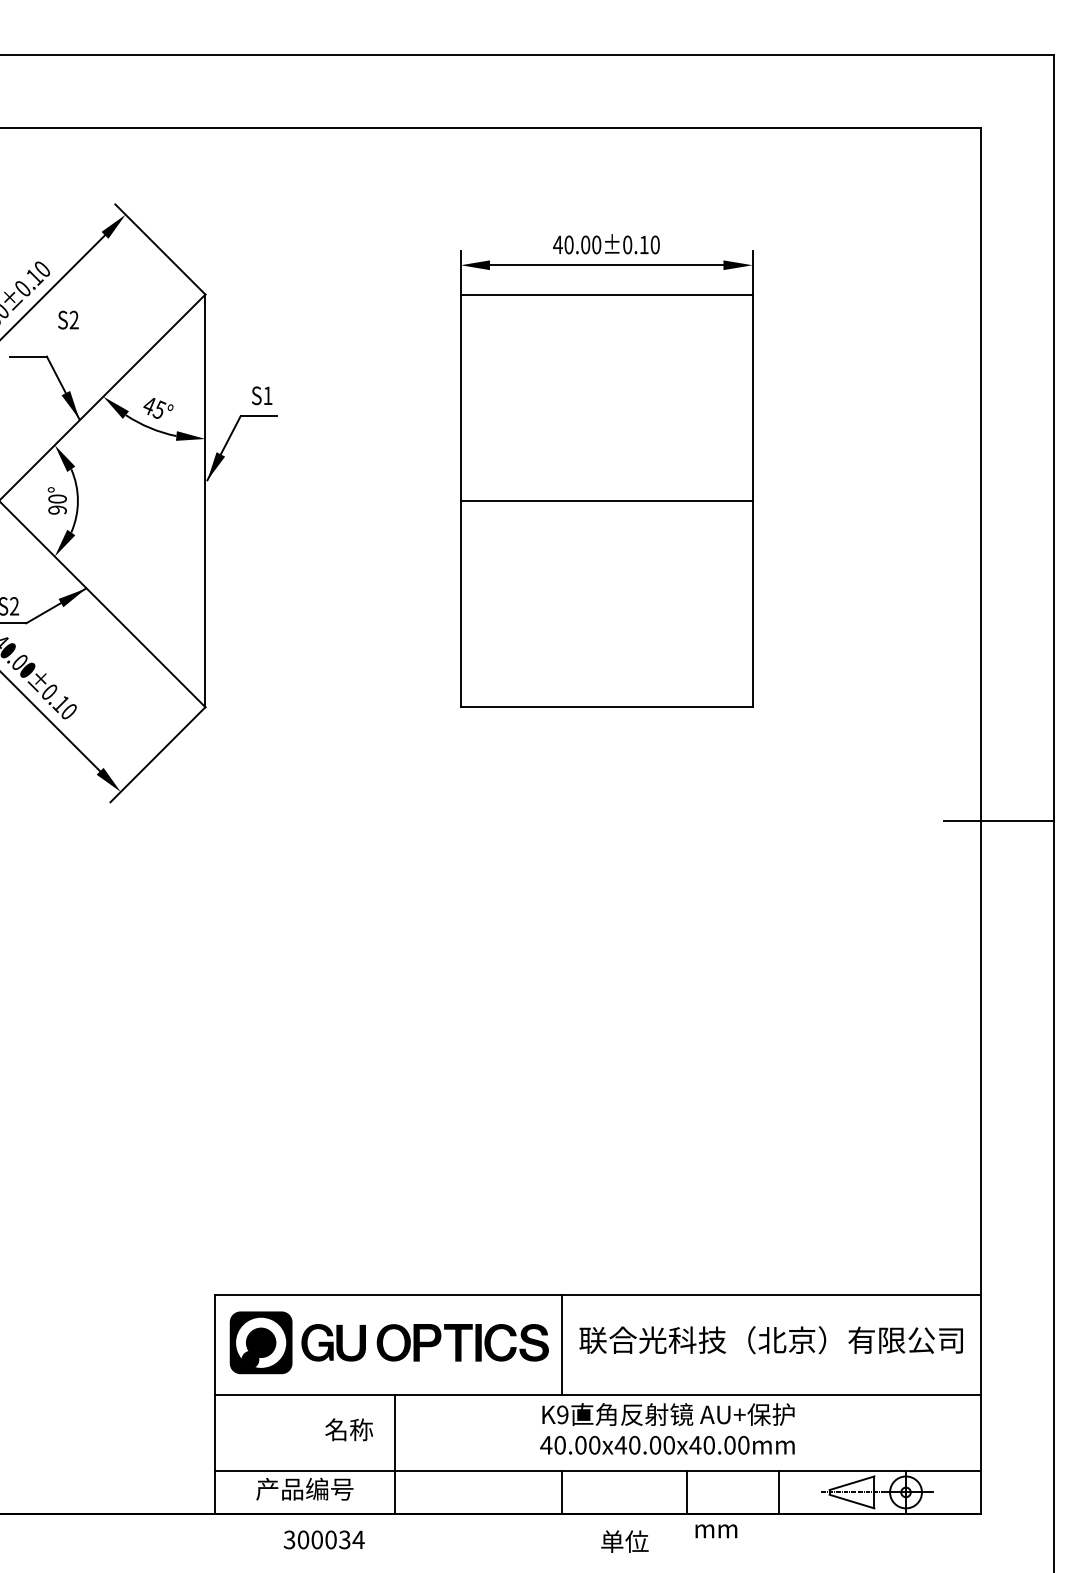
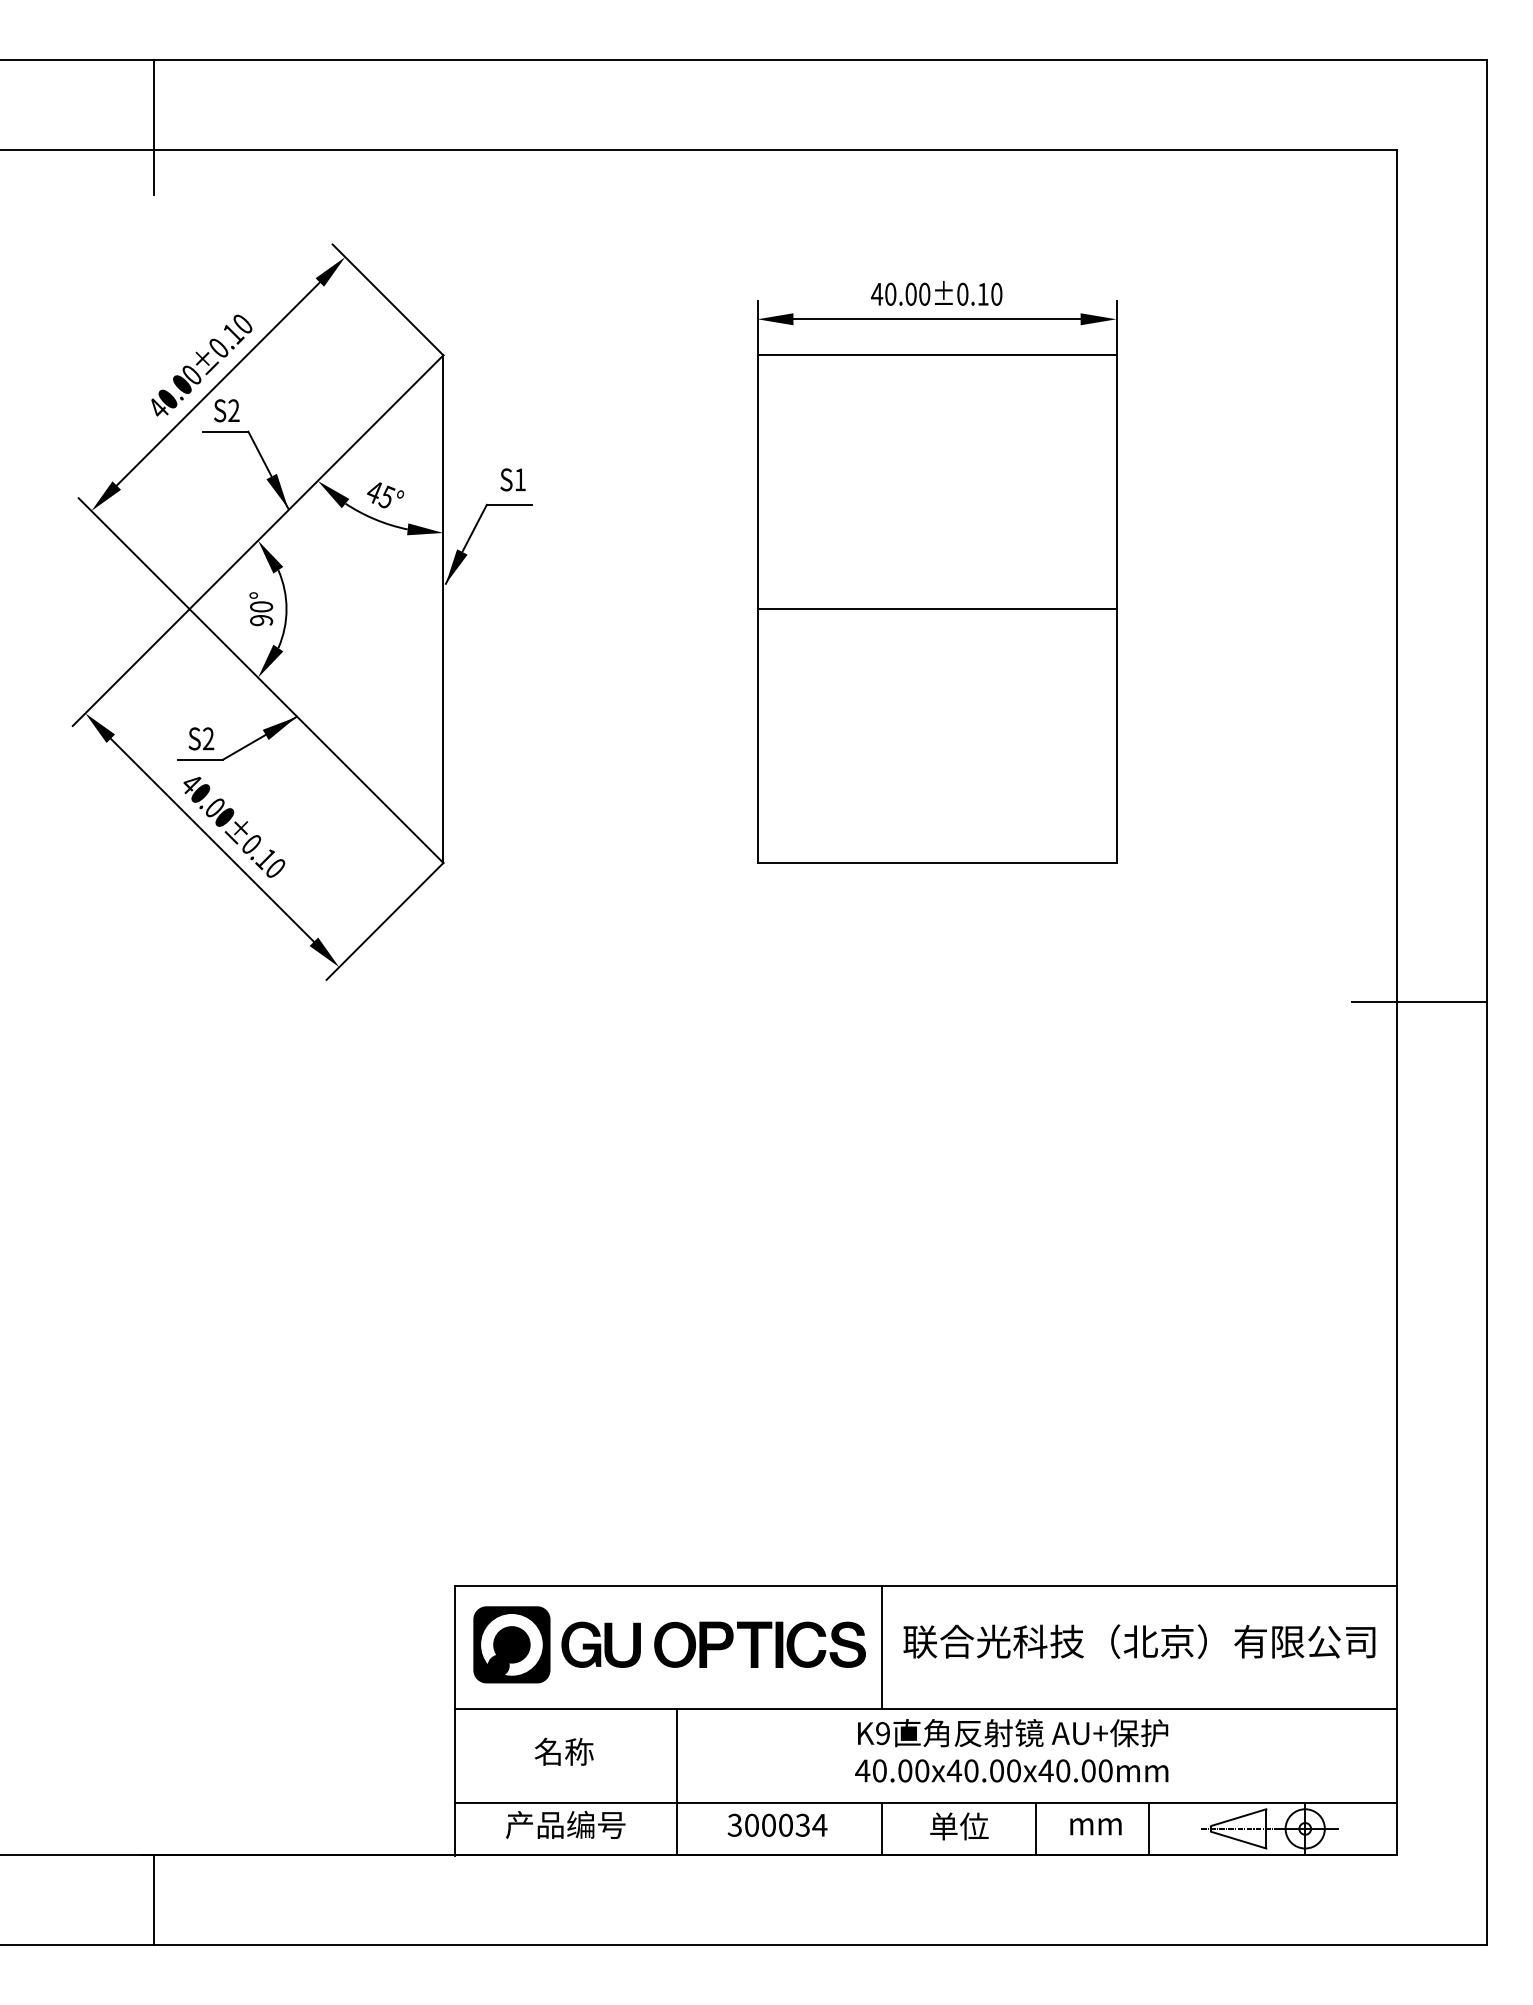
text: (68, 319) -> (226, 410), moved
text: (348, 1429) -> (563, 1751), moved
text: (716, 1531) -> (1095, 1826), moved
text: (324, 1539) -> (777, 1824), moved
text: (624, 1541) -> (959, 1826), moved

